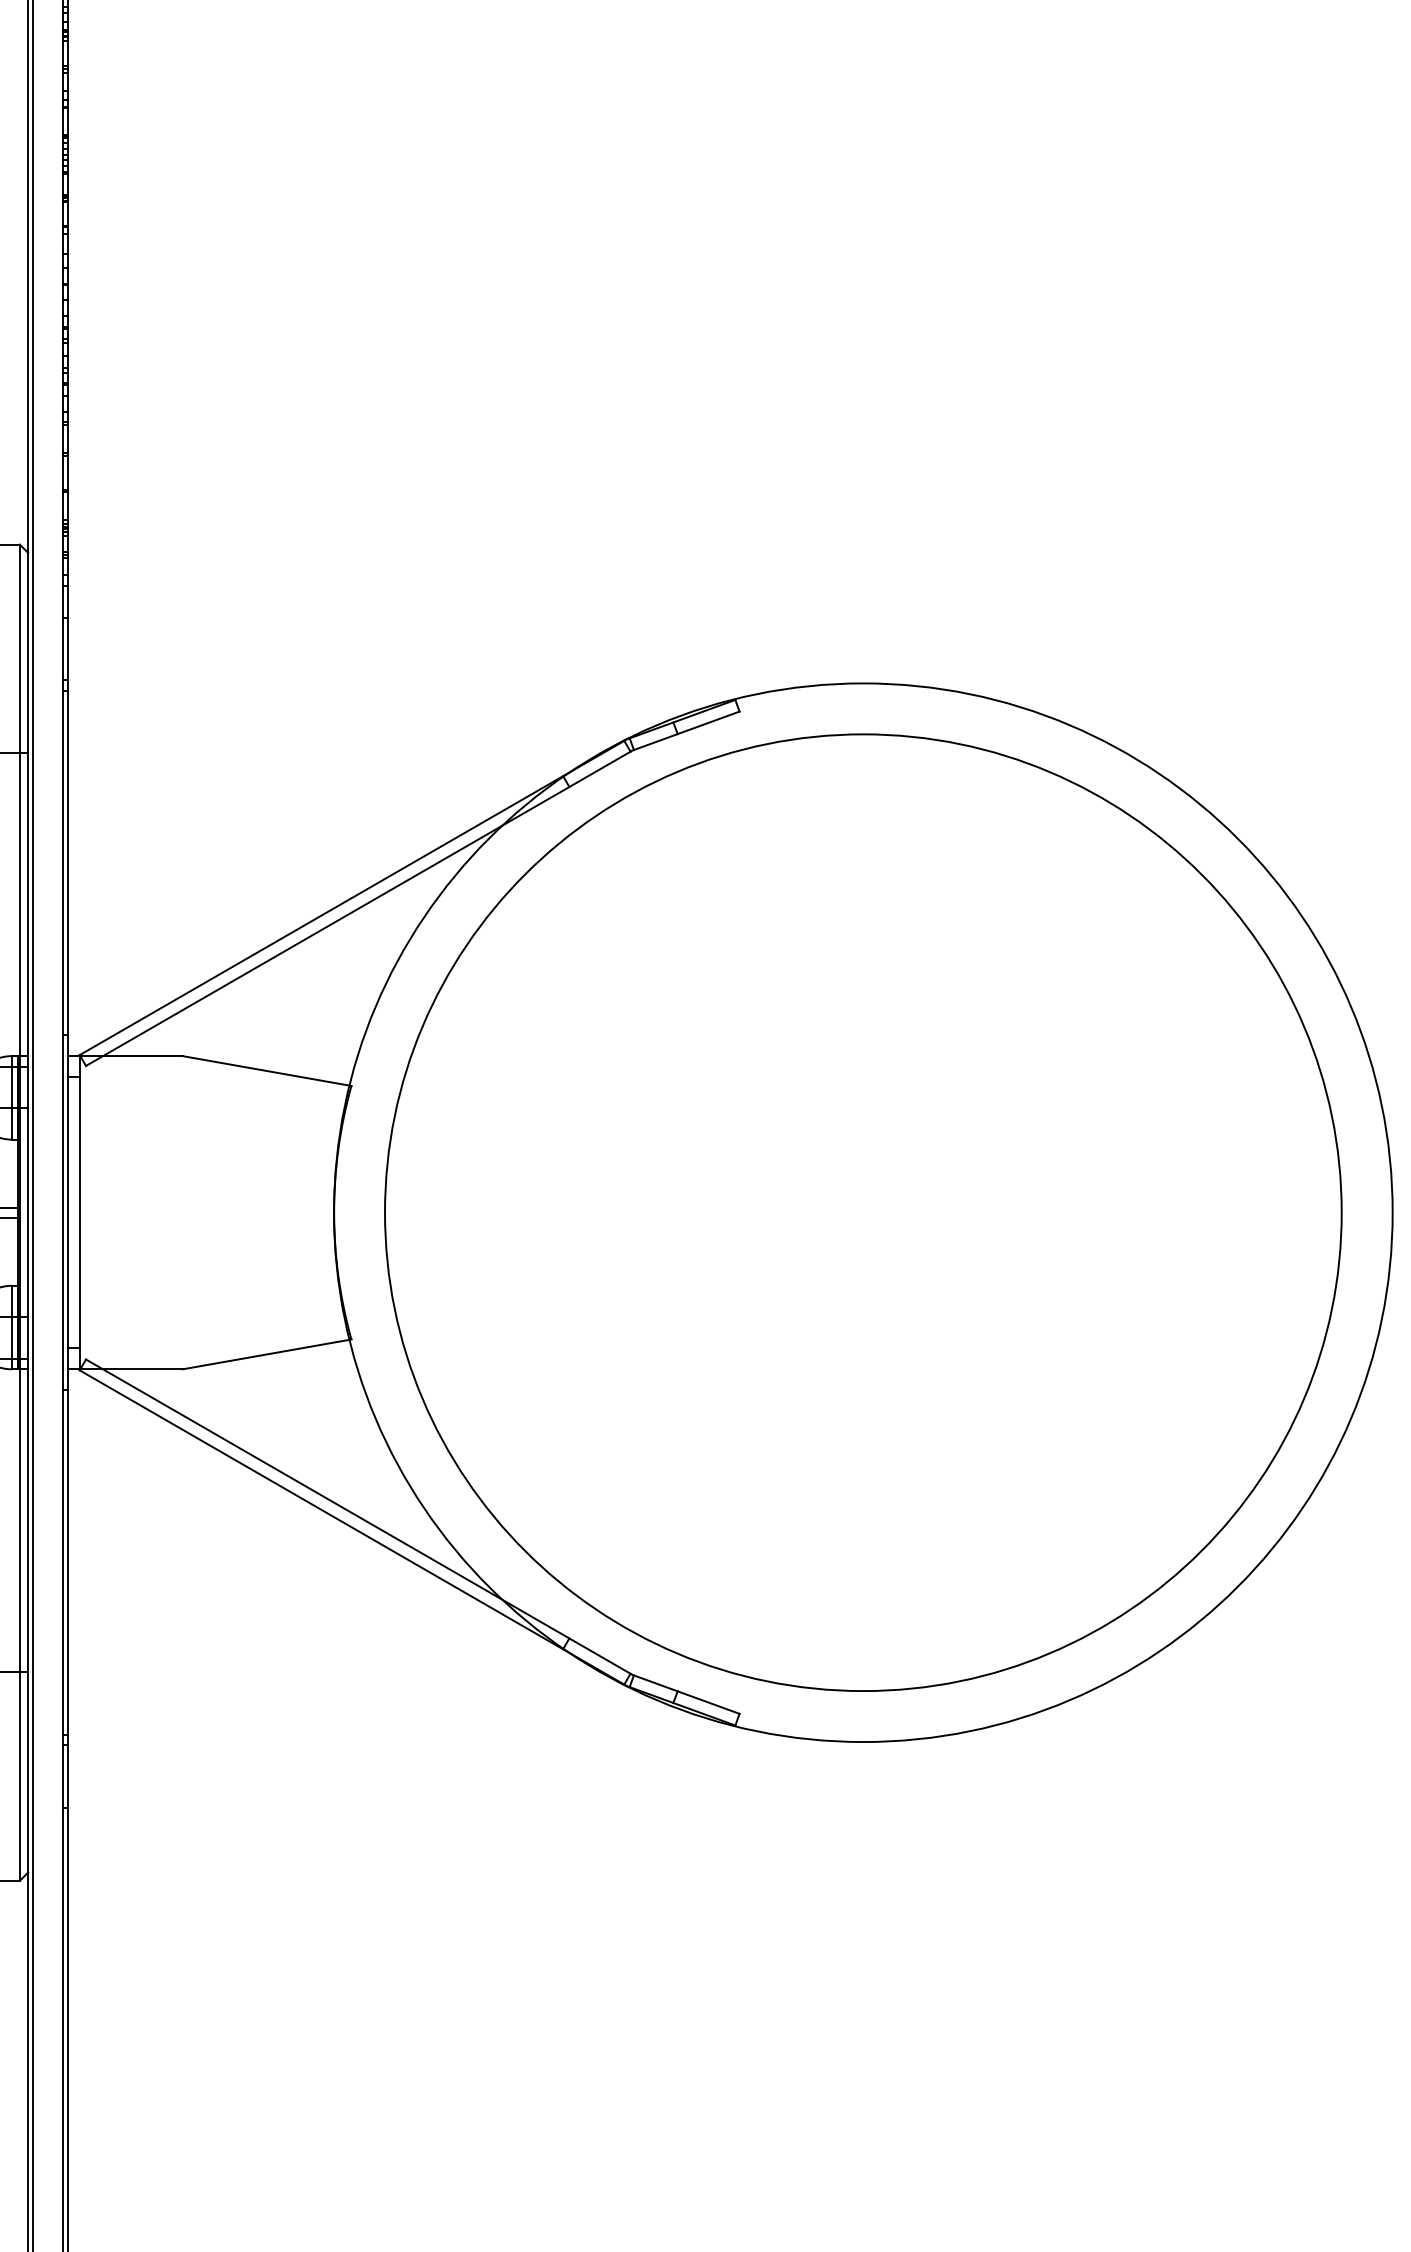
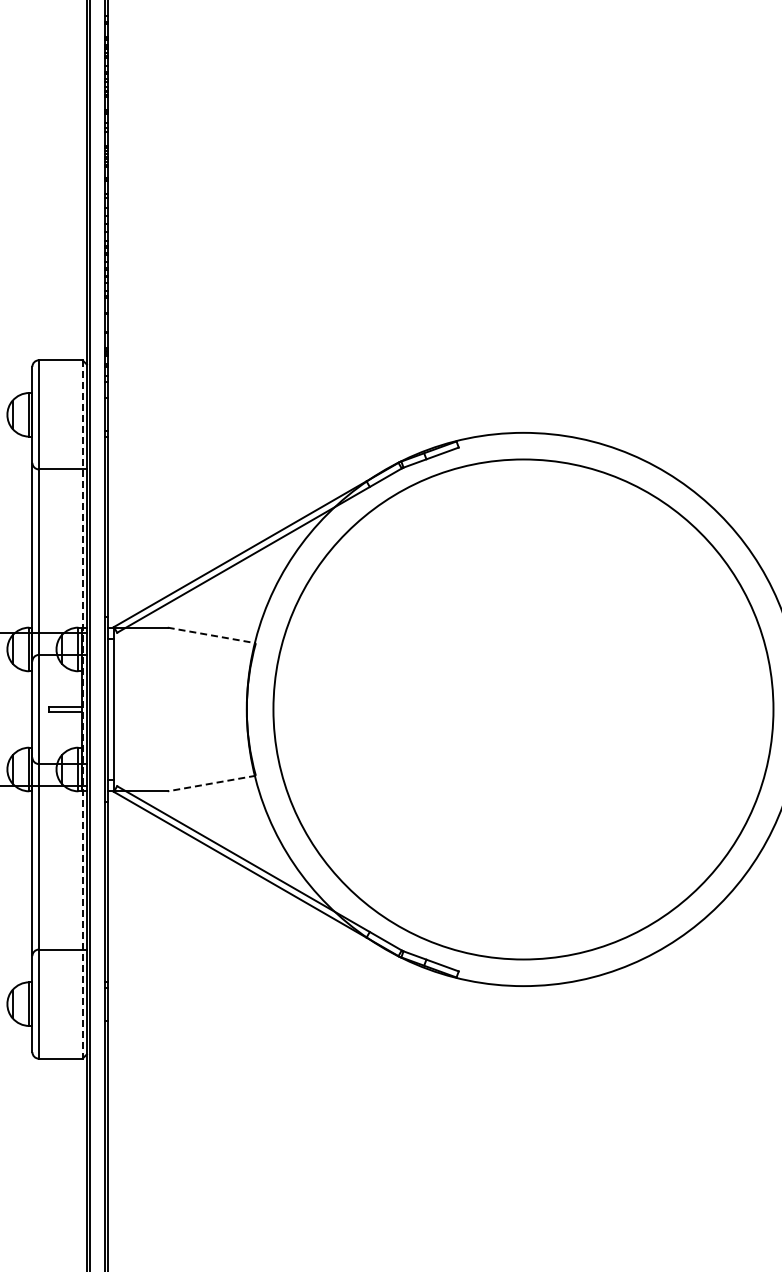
line: (266, 1071) -> (211, 635), solid -> dashed
line: (19, 1212) -> (82, 709), solid -> dashed
line: (266, 1354) -> (211, 783), solid -> dashed

